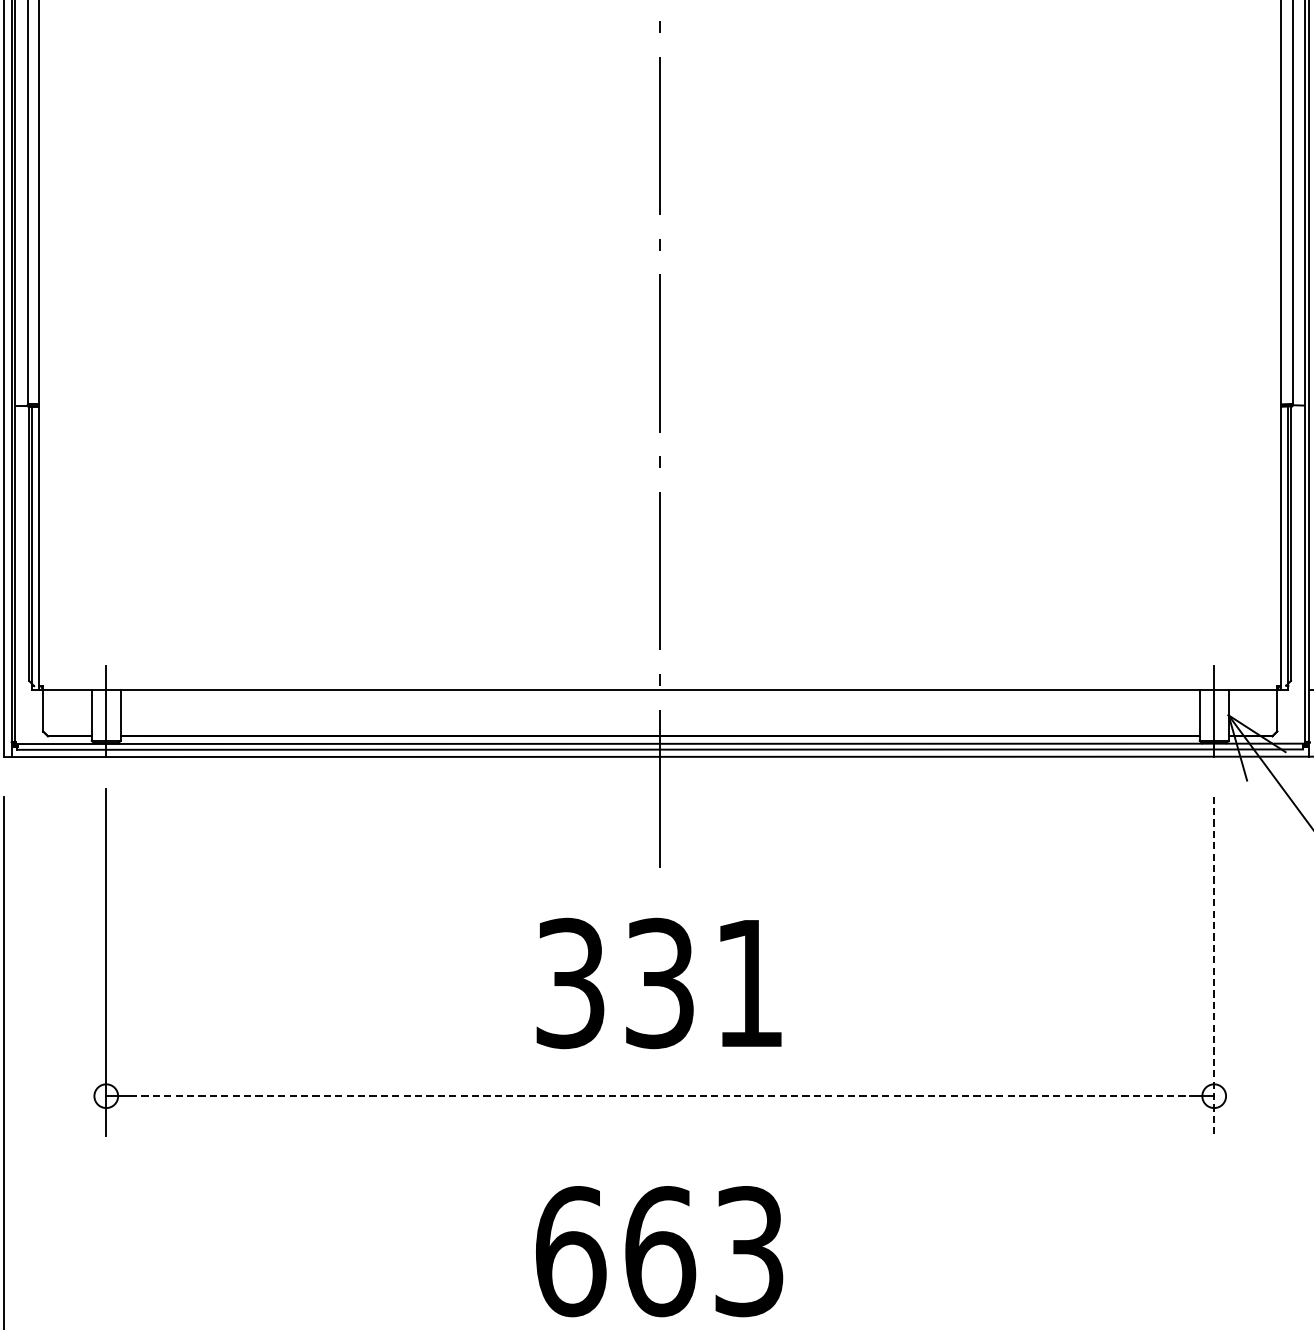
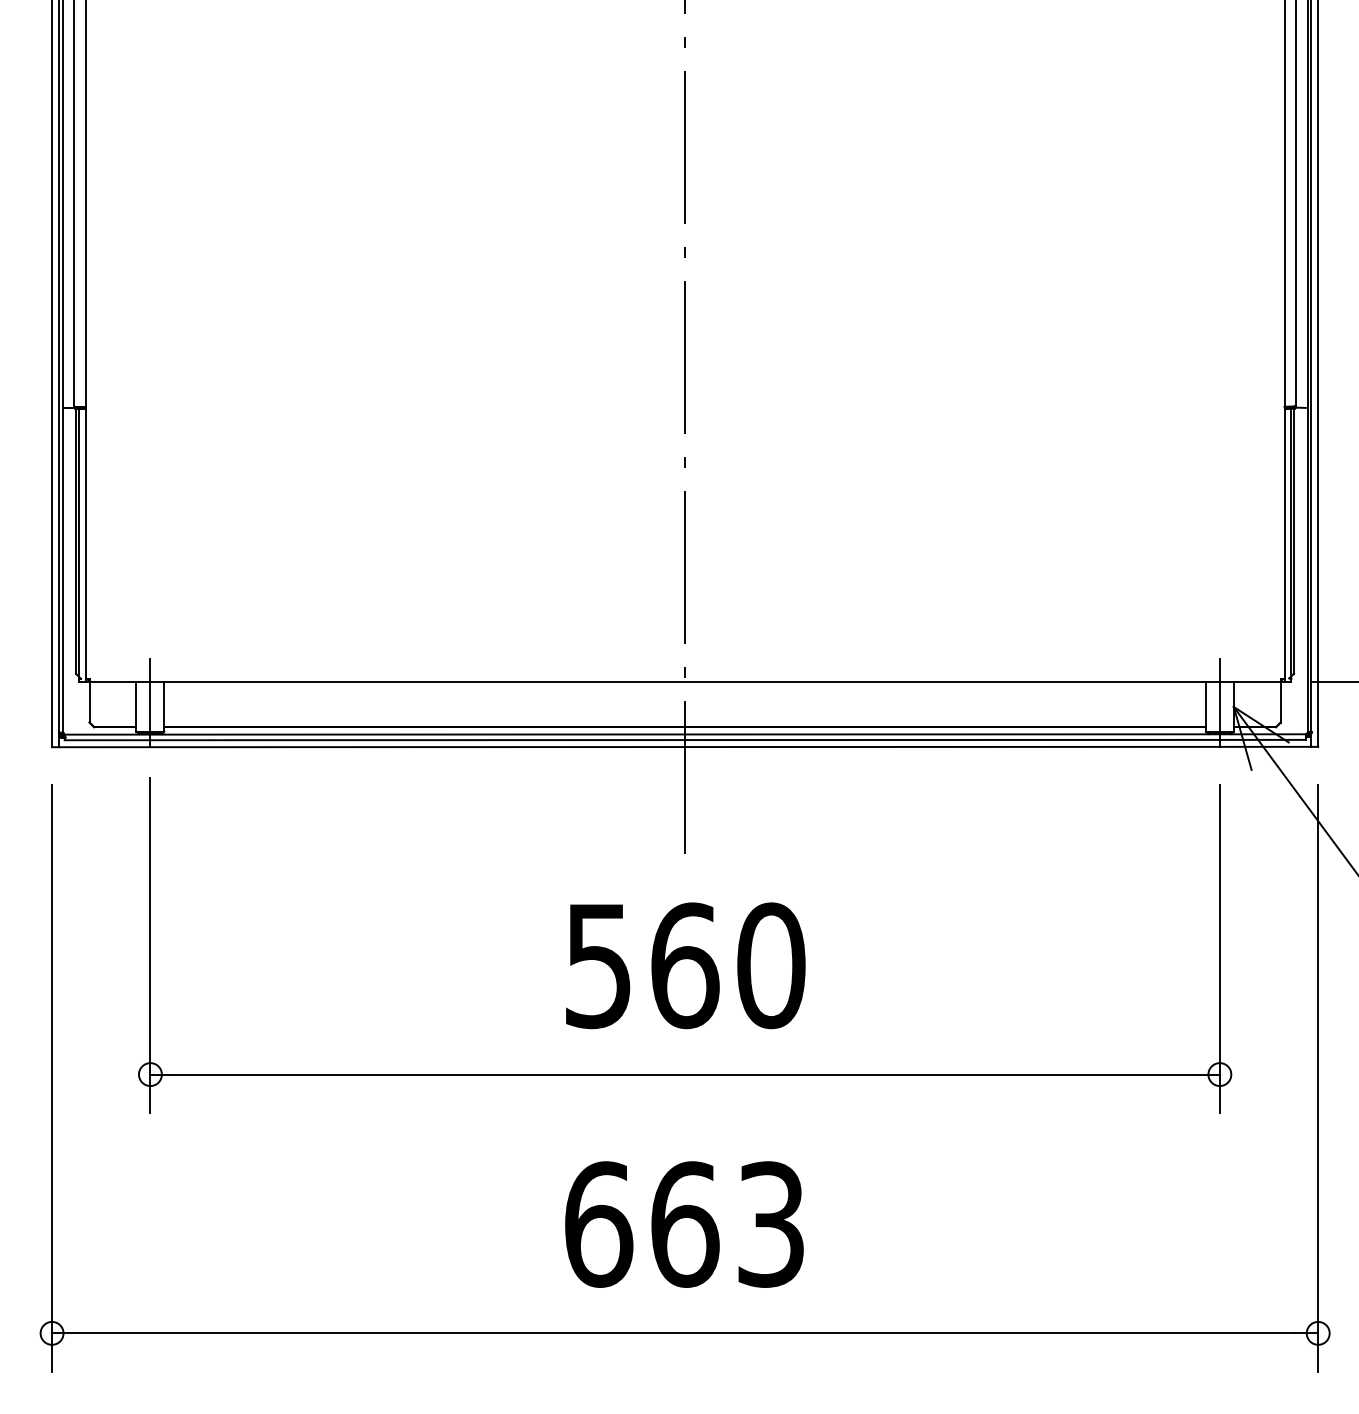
line: (1213, 966) -> (1219, 949), dashed -> solid
text: (660, 983) -> (685, 965), 331 -> 560
line: (660, 1096) -> (685, 1074), dashed -> solid

